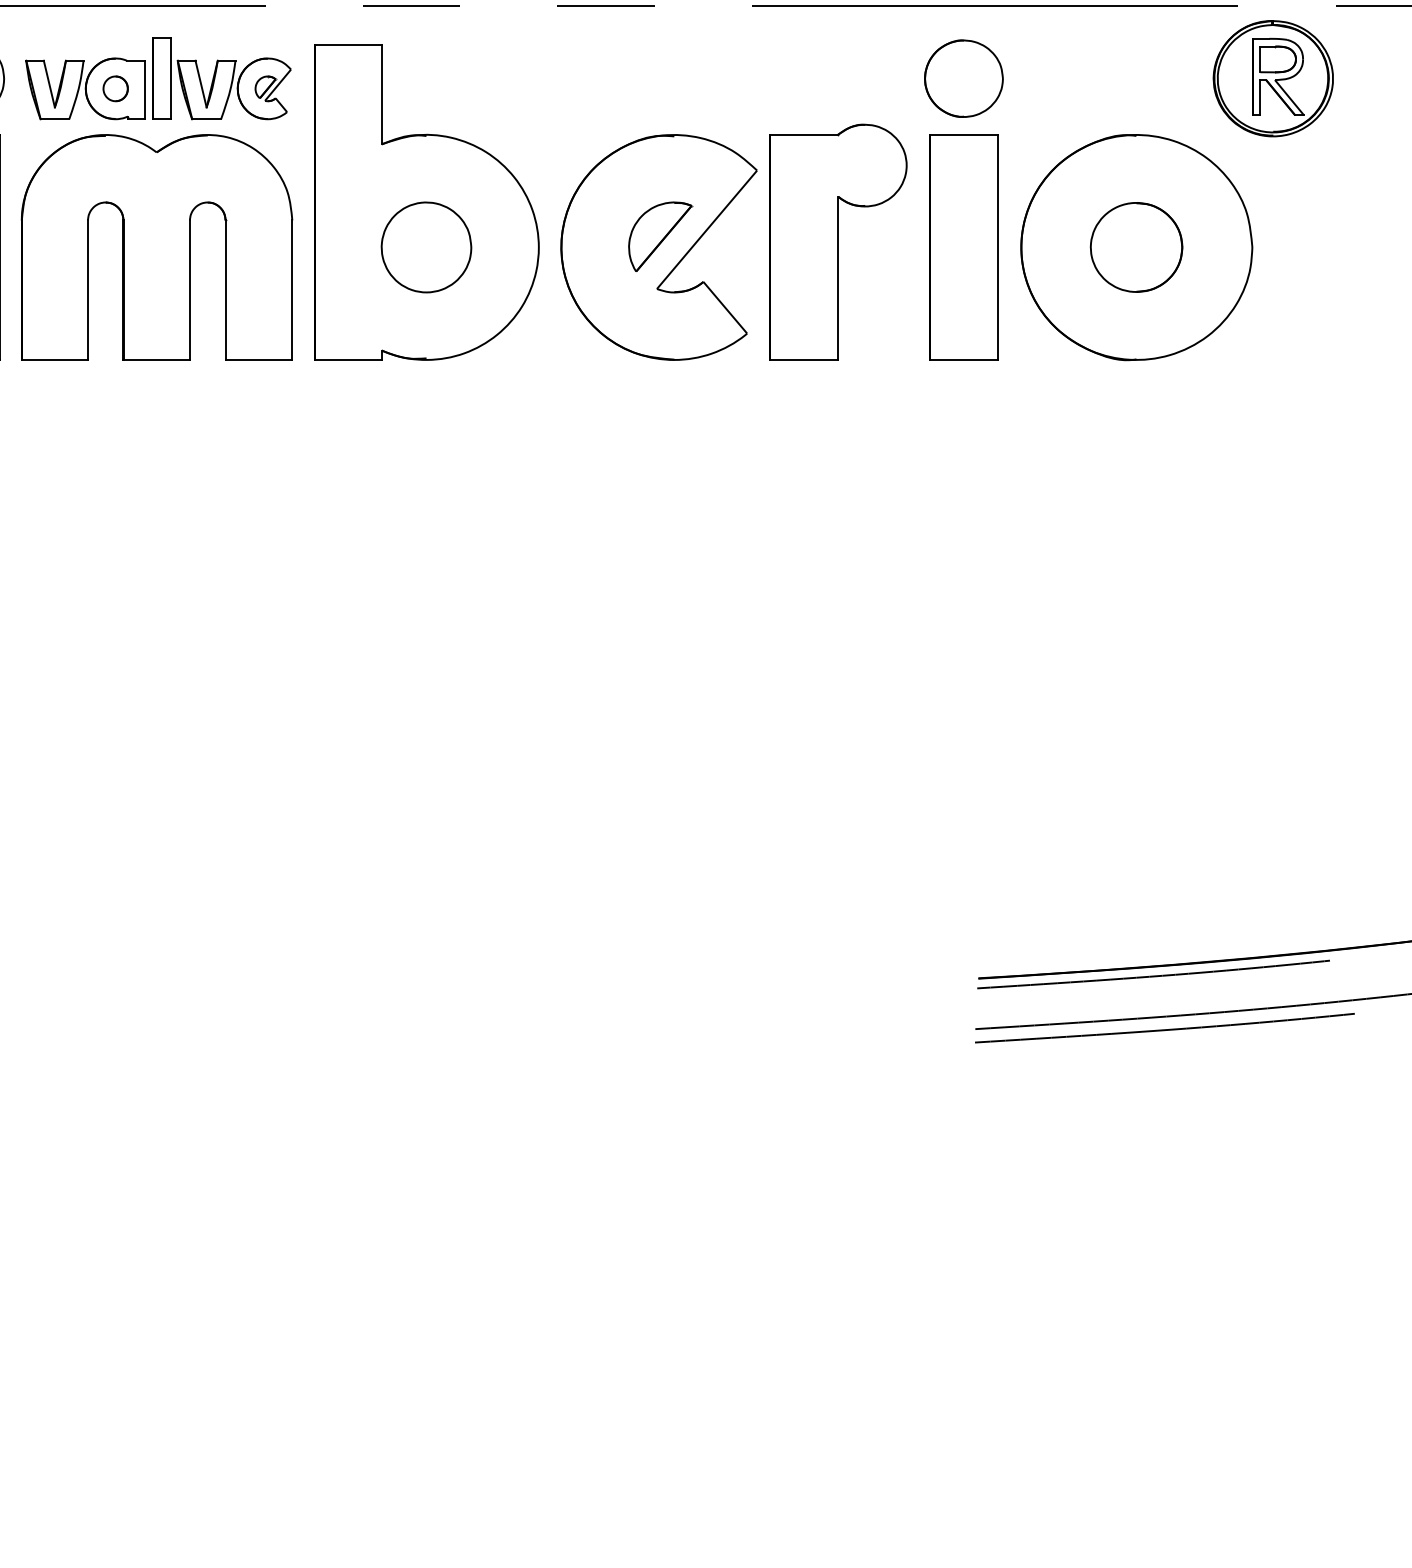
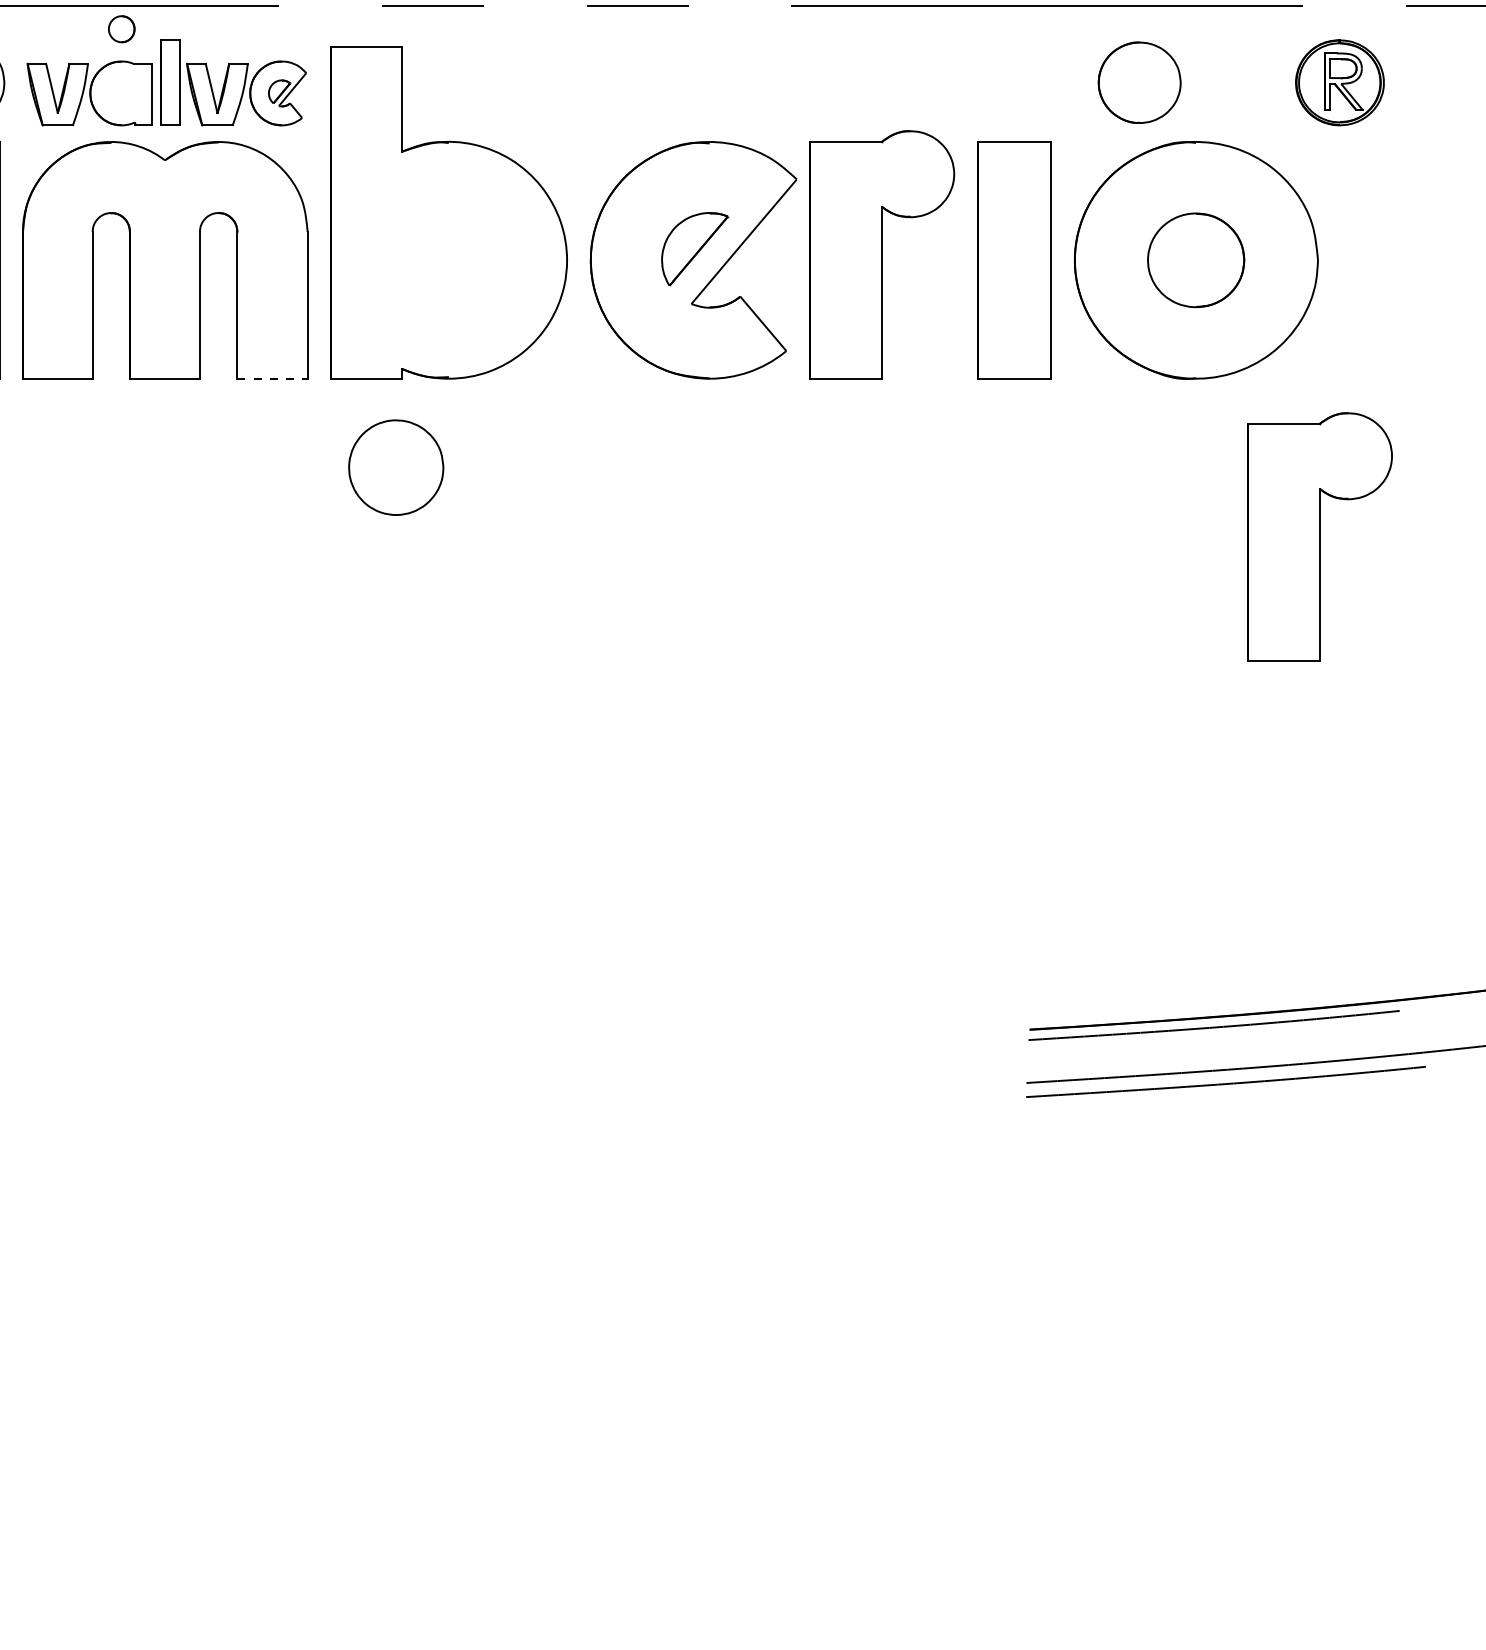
part: (963, 78) -> (1139, 82), moved
part: (1272, 78) -> (1339, 82), size x0.7
part: (115, 88) -> (121, 28), moved
part: (426, 247) -> (396, 467), moved
line: (259, 359) -> (273, 378), solid -> dashed
part: (1254, 509) -> (1320, 536), added

